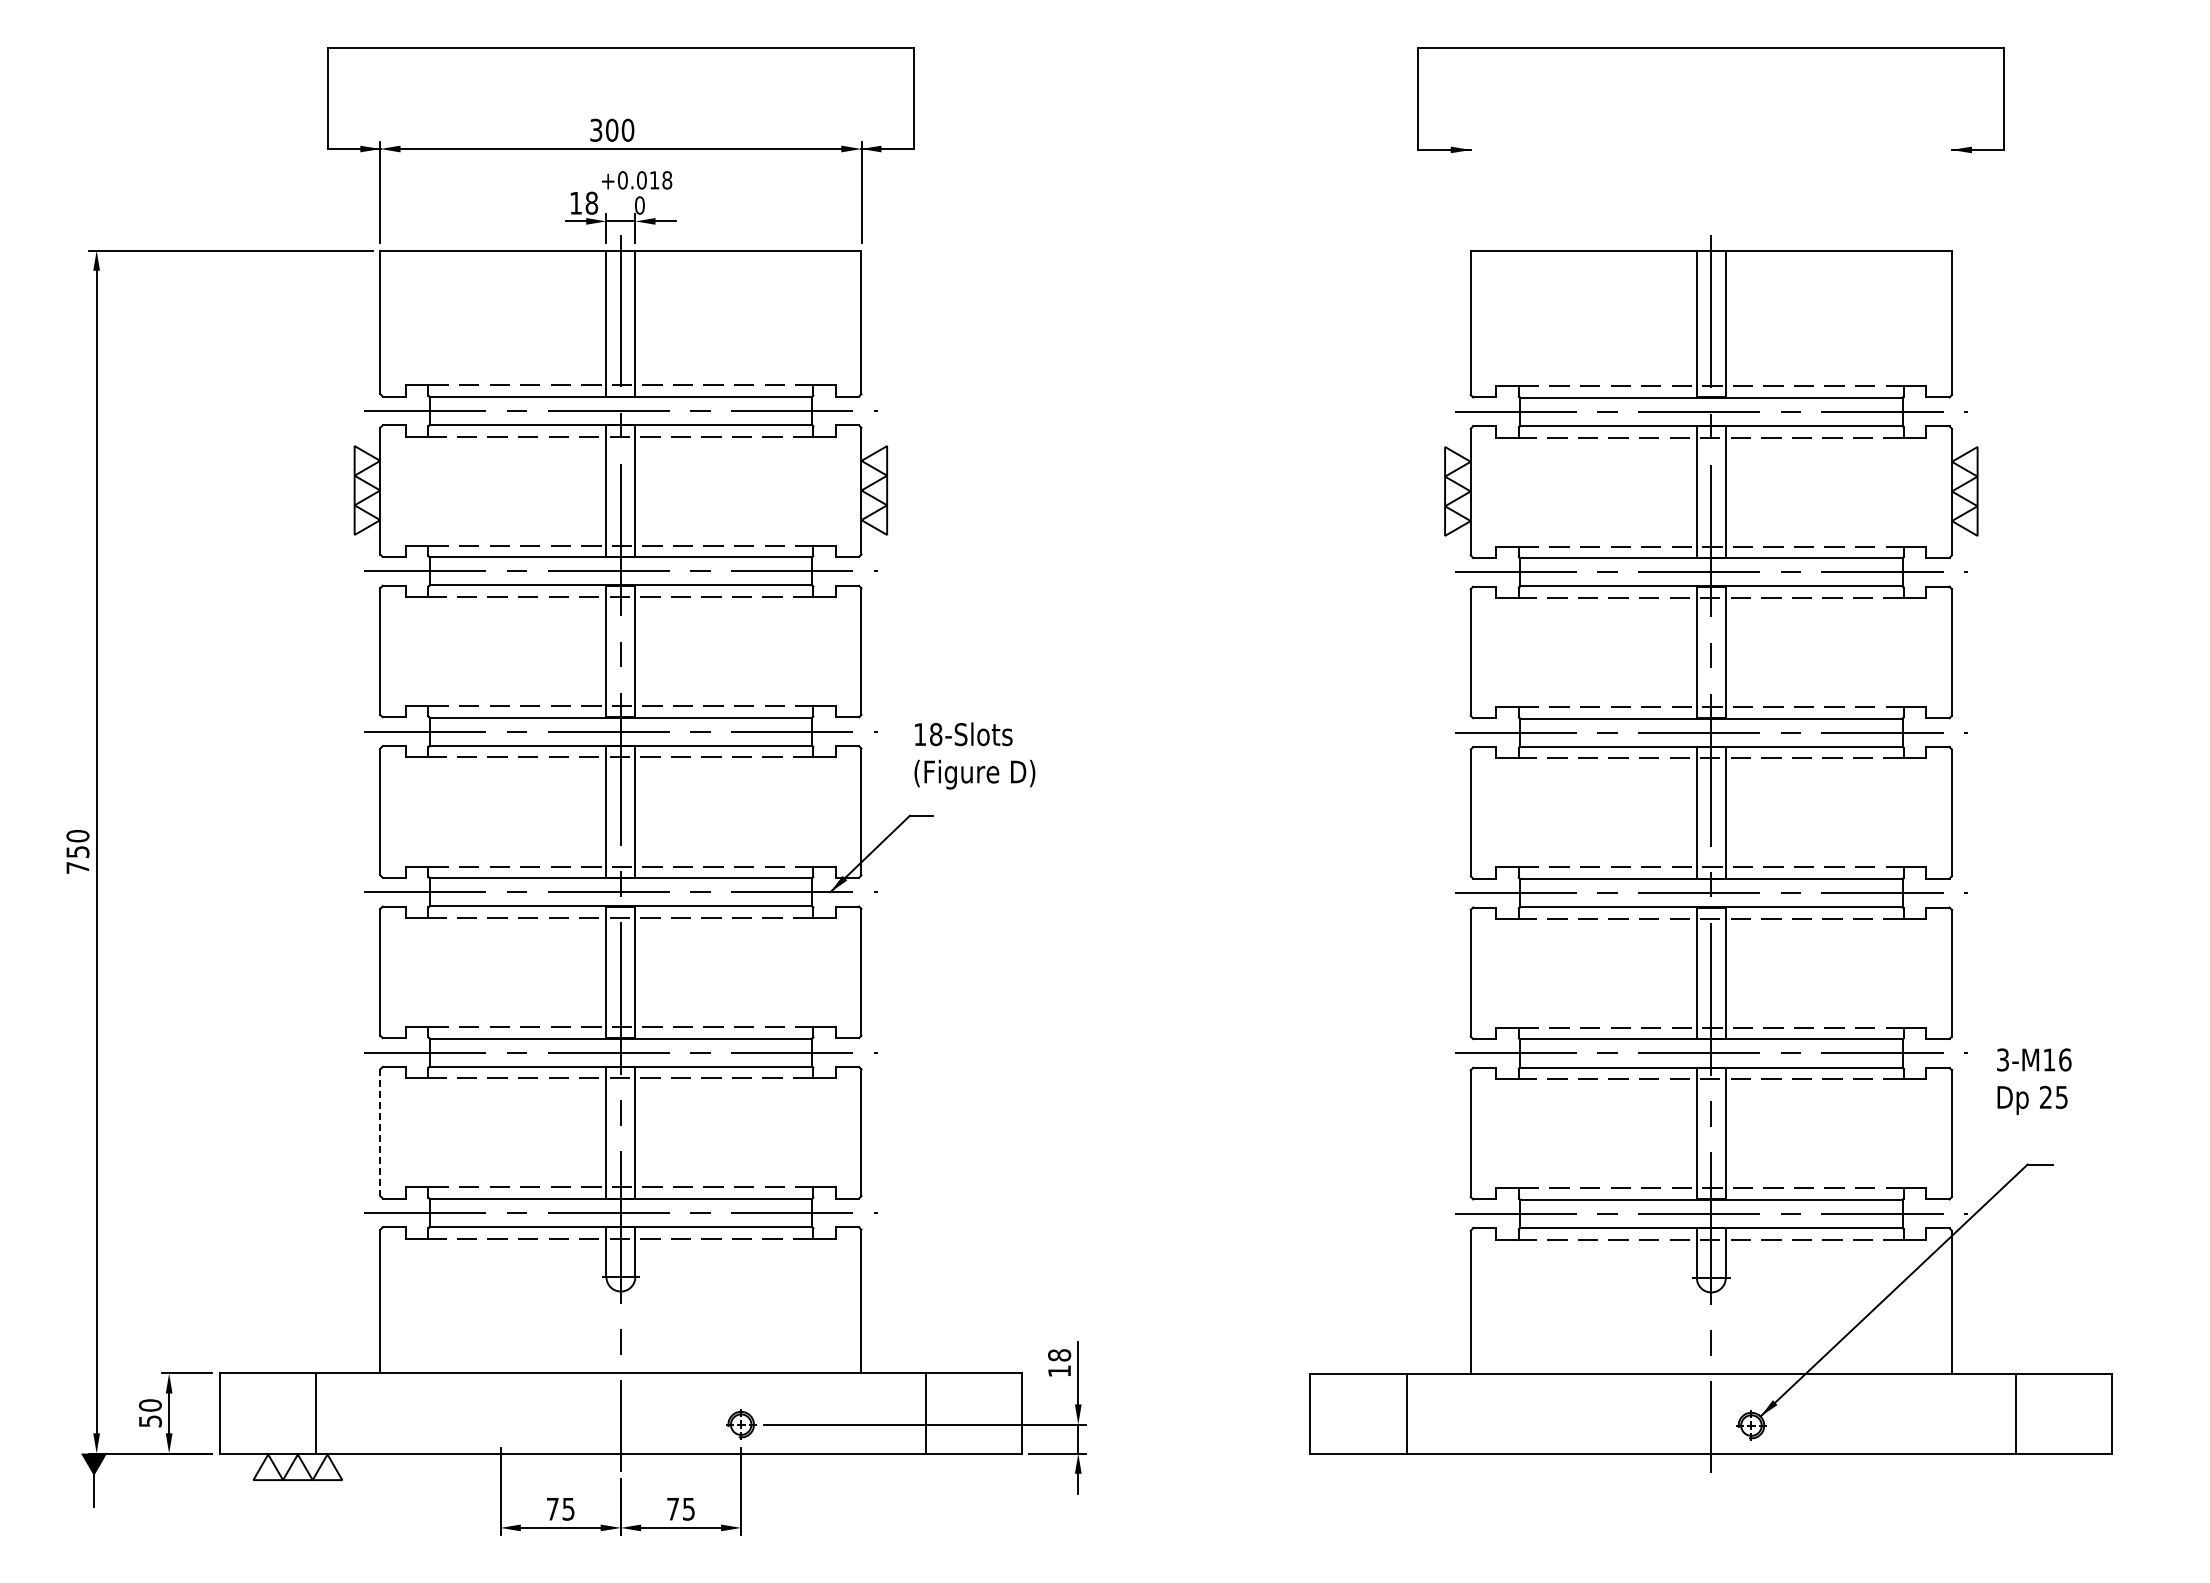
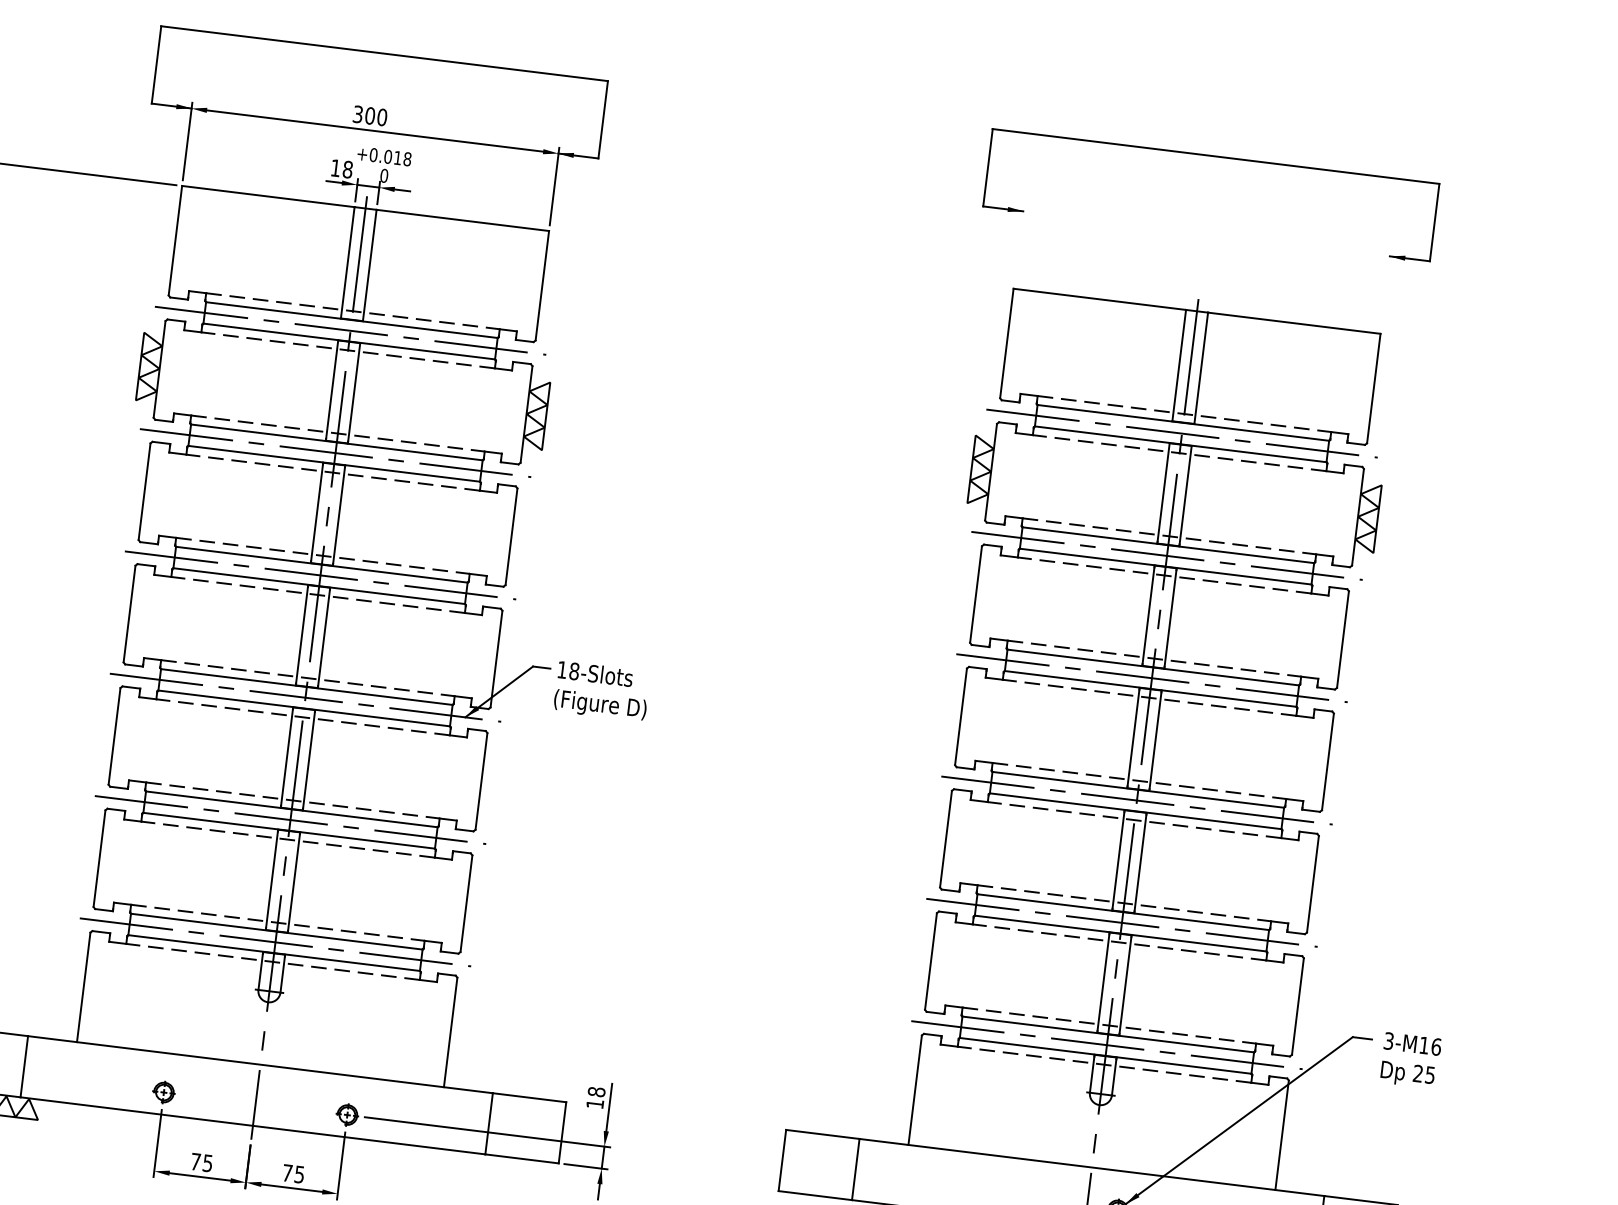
text: (974, 755) -> (601, 691), moved
text: (2034, 1081) -> (1410, 1060), moved
line: (380, 1133) -> (99, 859), dashed -> solid
part: (500, 1424) -> (163, 1092), added

